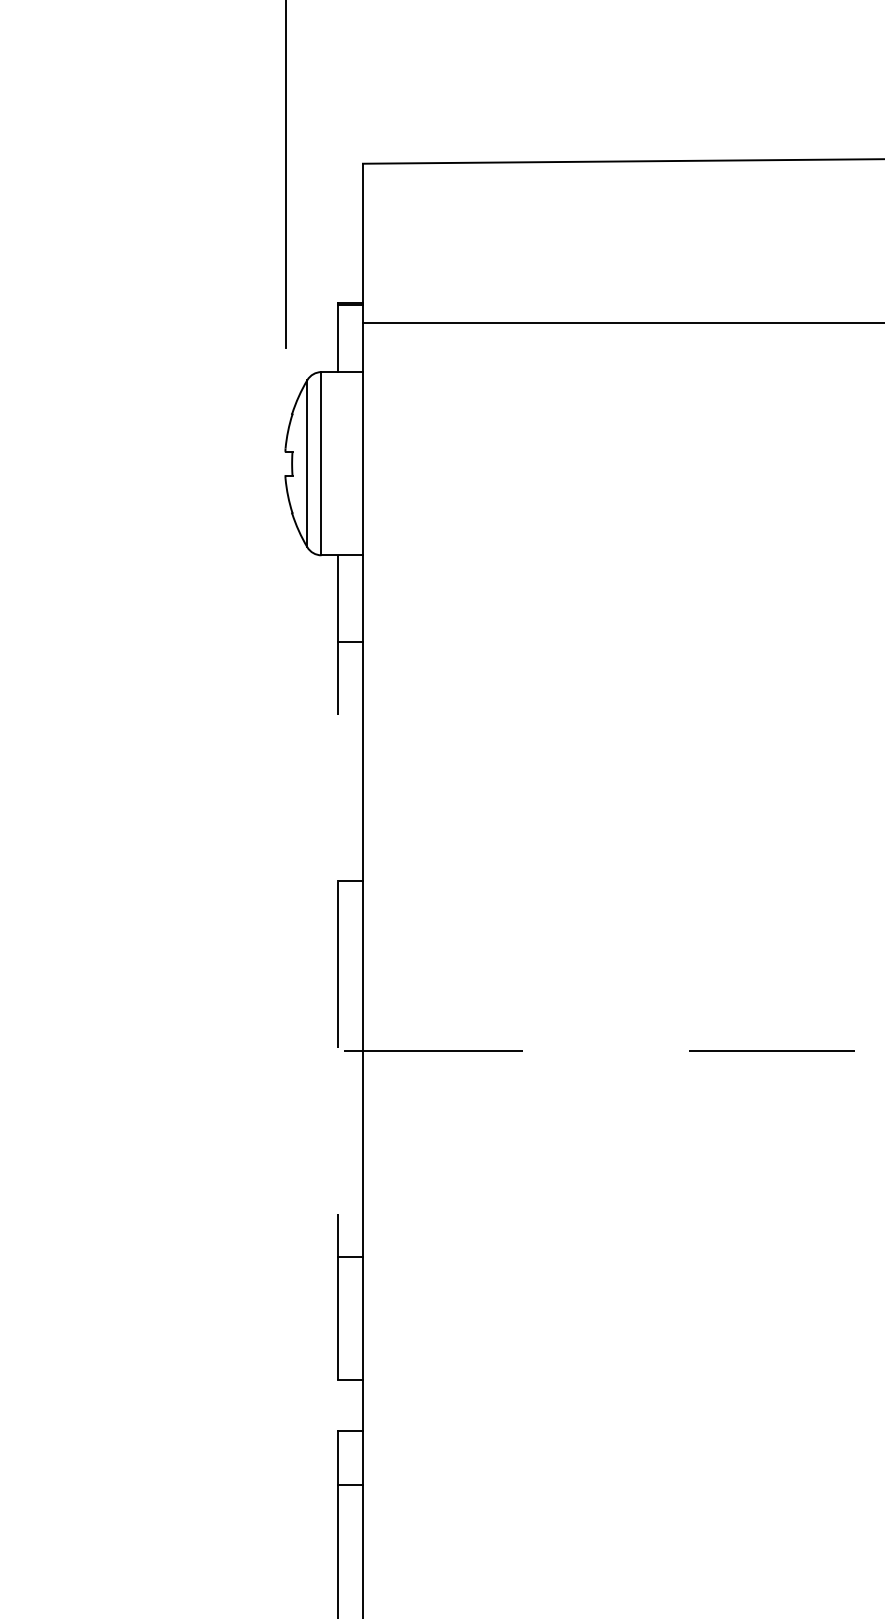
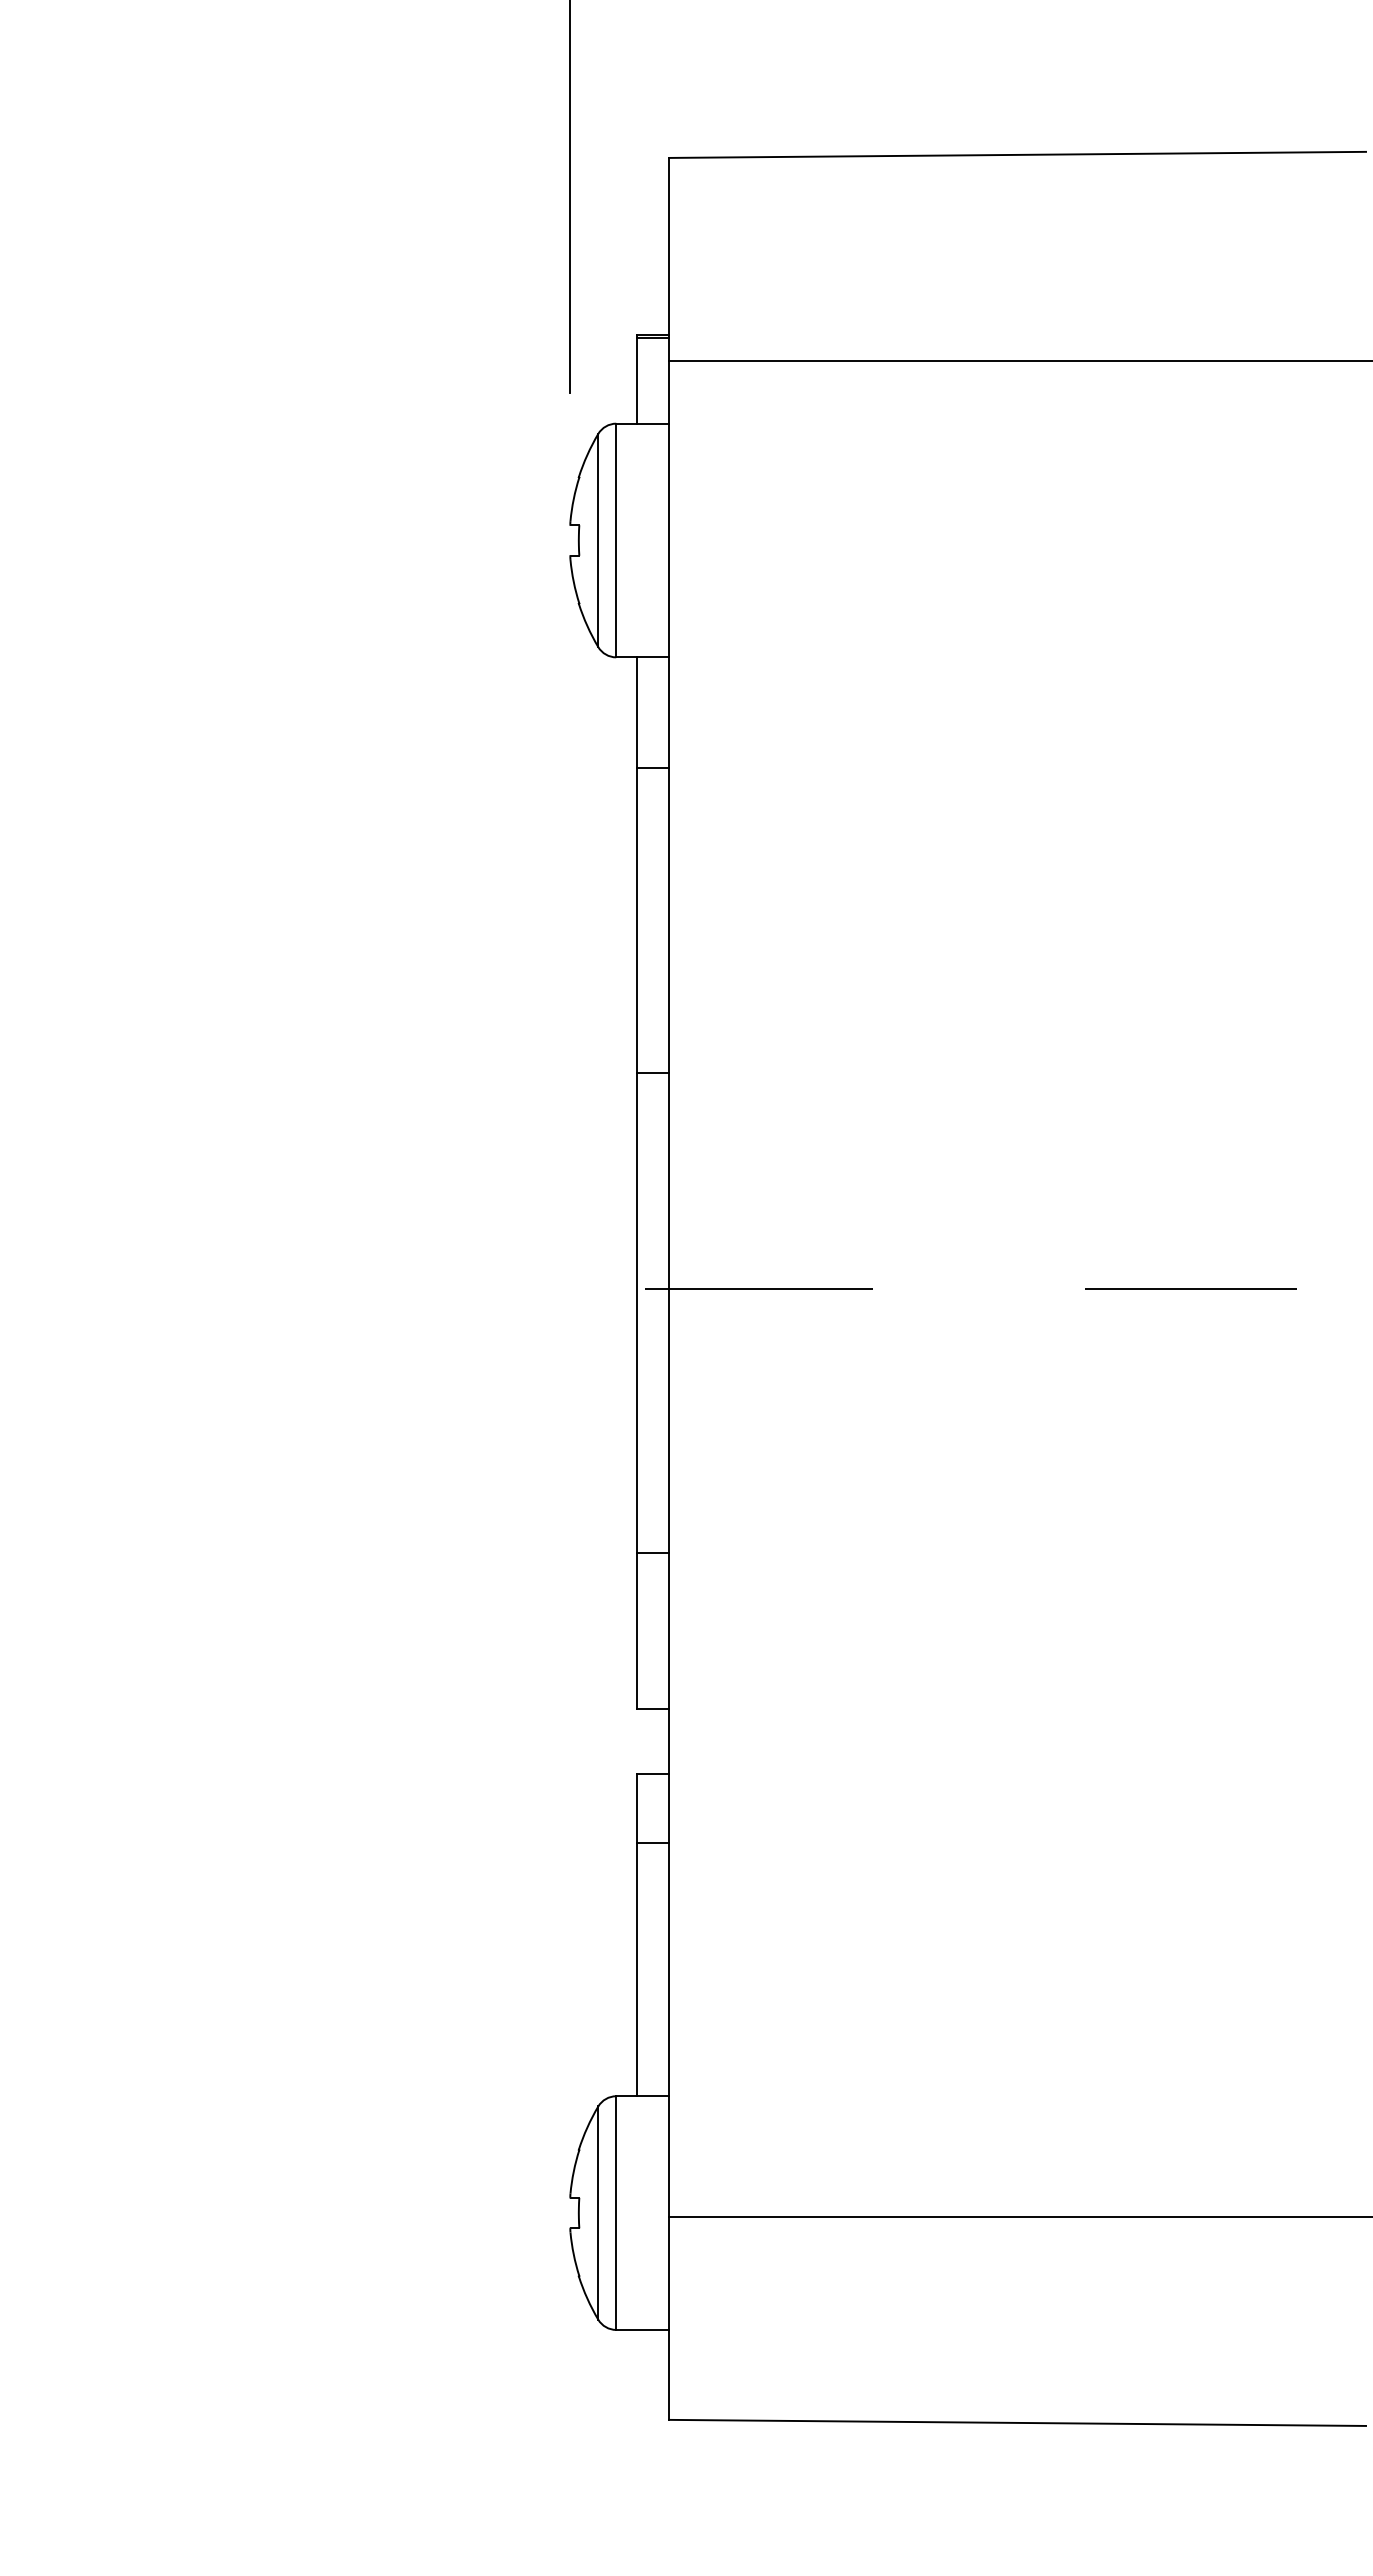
line: (338, 967) -> (637, 1182), dashed -> solid

